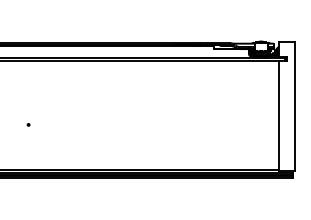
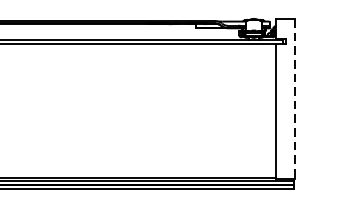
line: (294, 106) -> (295, 99), solid -> dashed

